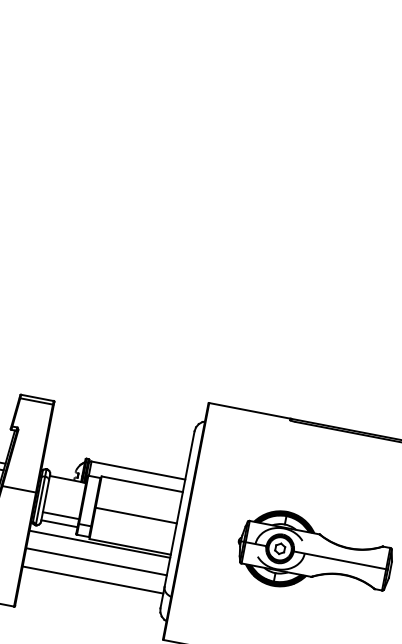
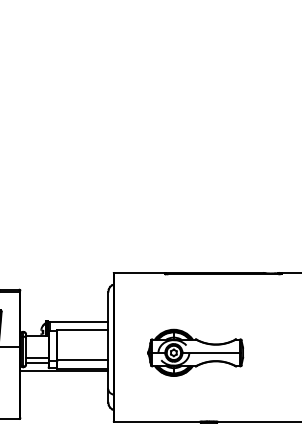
line: (135, 515) -> (82, 359), moved
line: (96, 562) -> (64, 382), removed
line: (93, 579) -> (64, 393), removed

